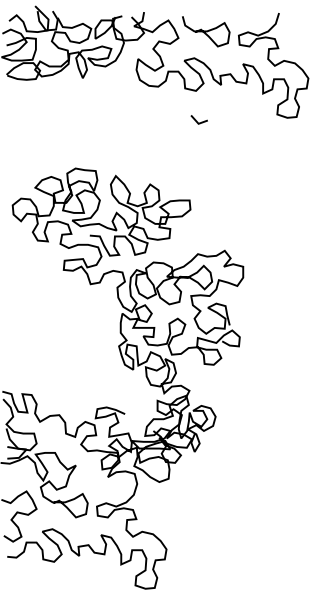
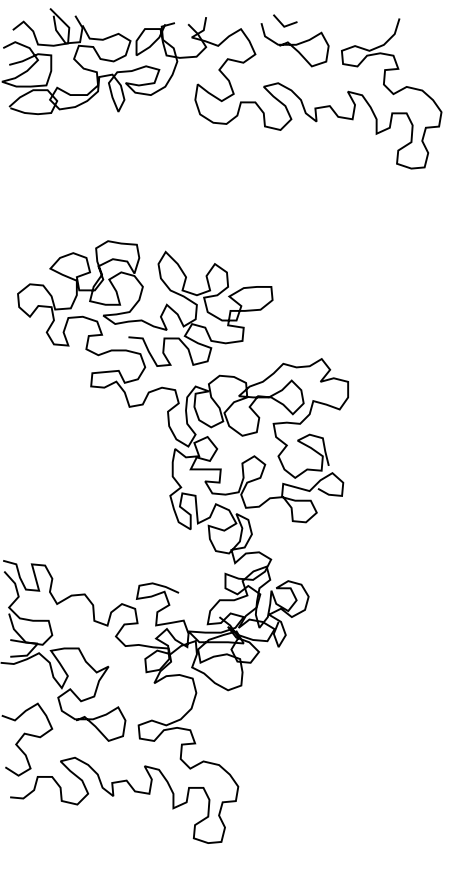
line: (196, 119) -> (281, 20), moved

